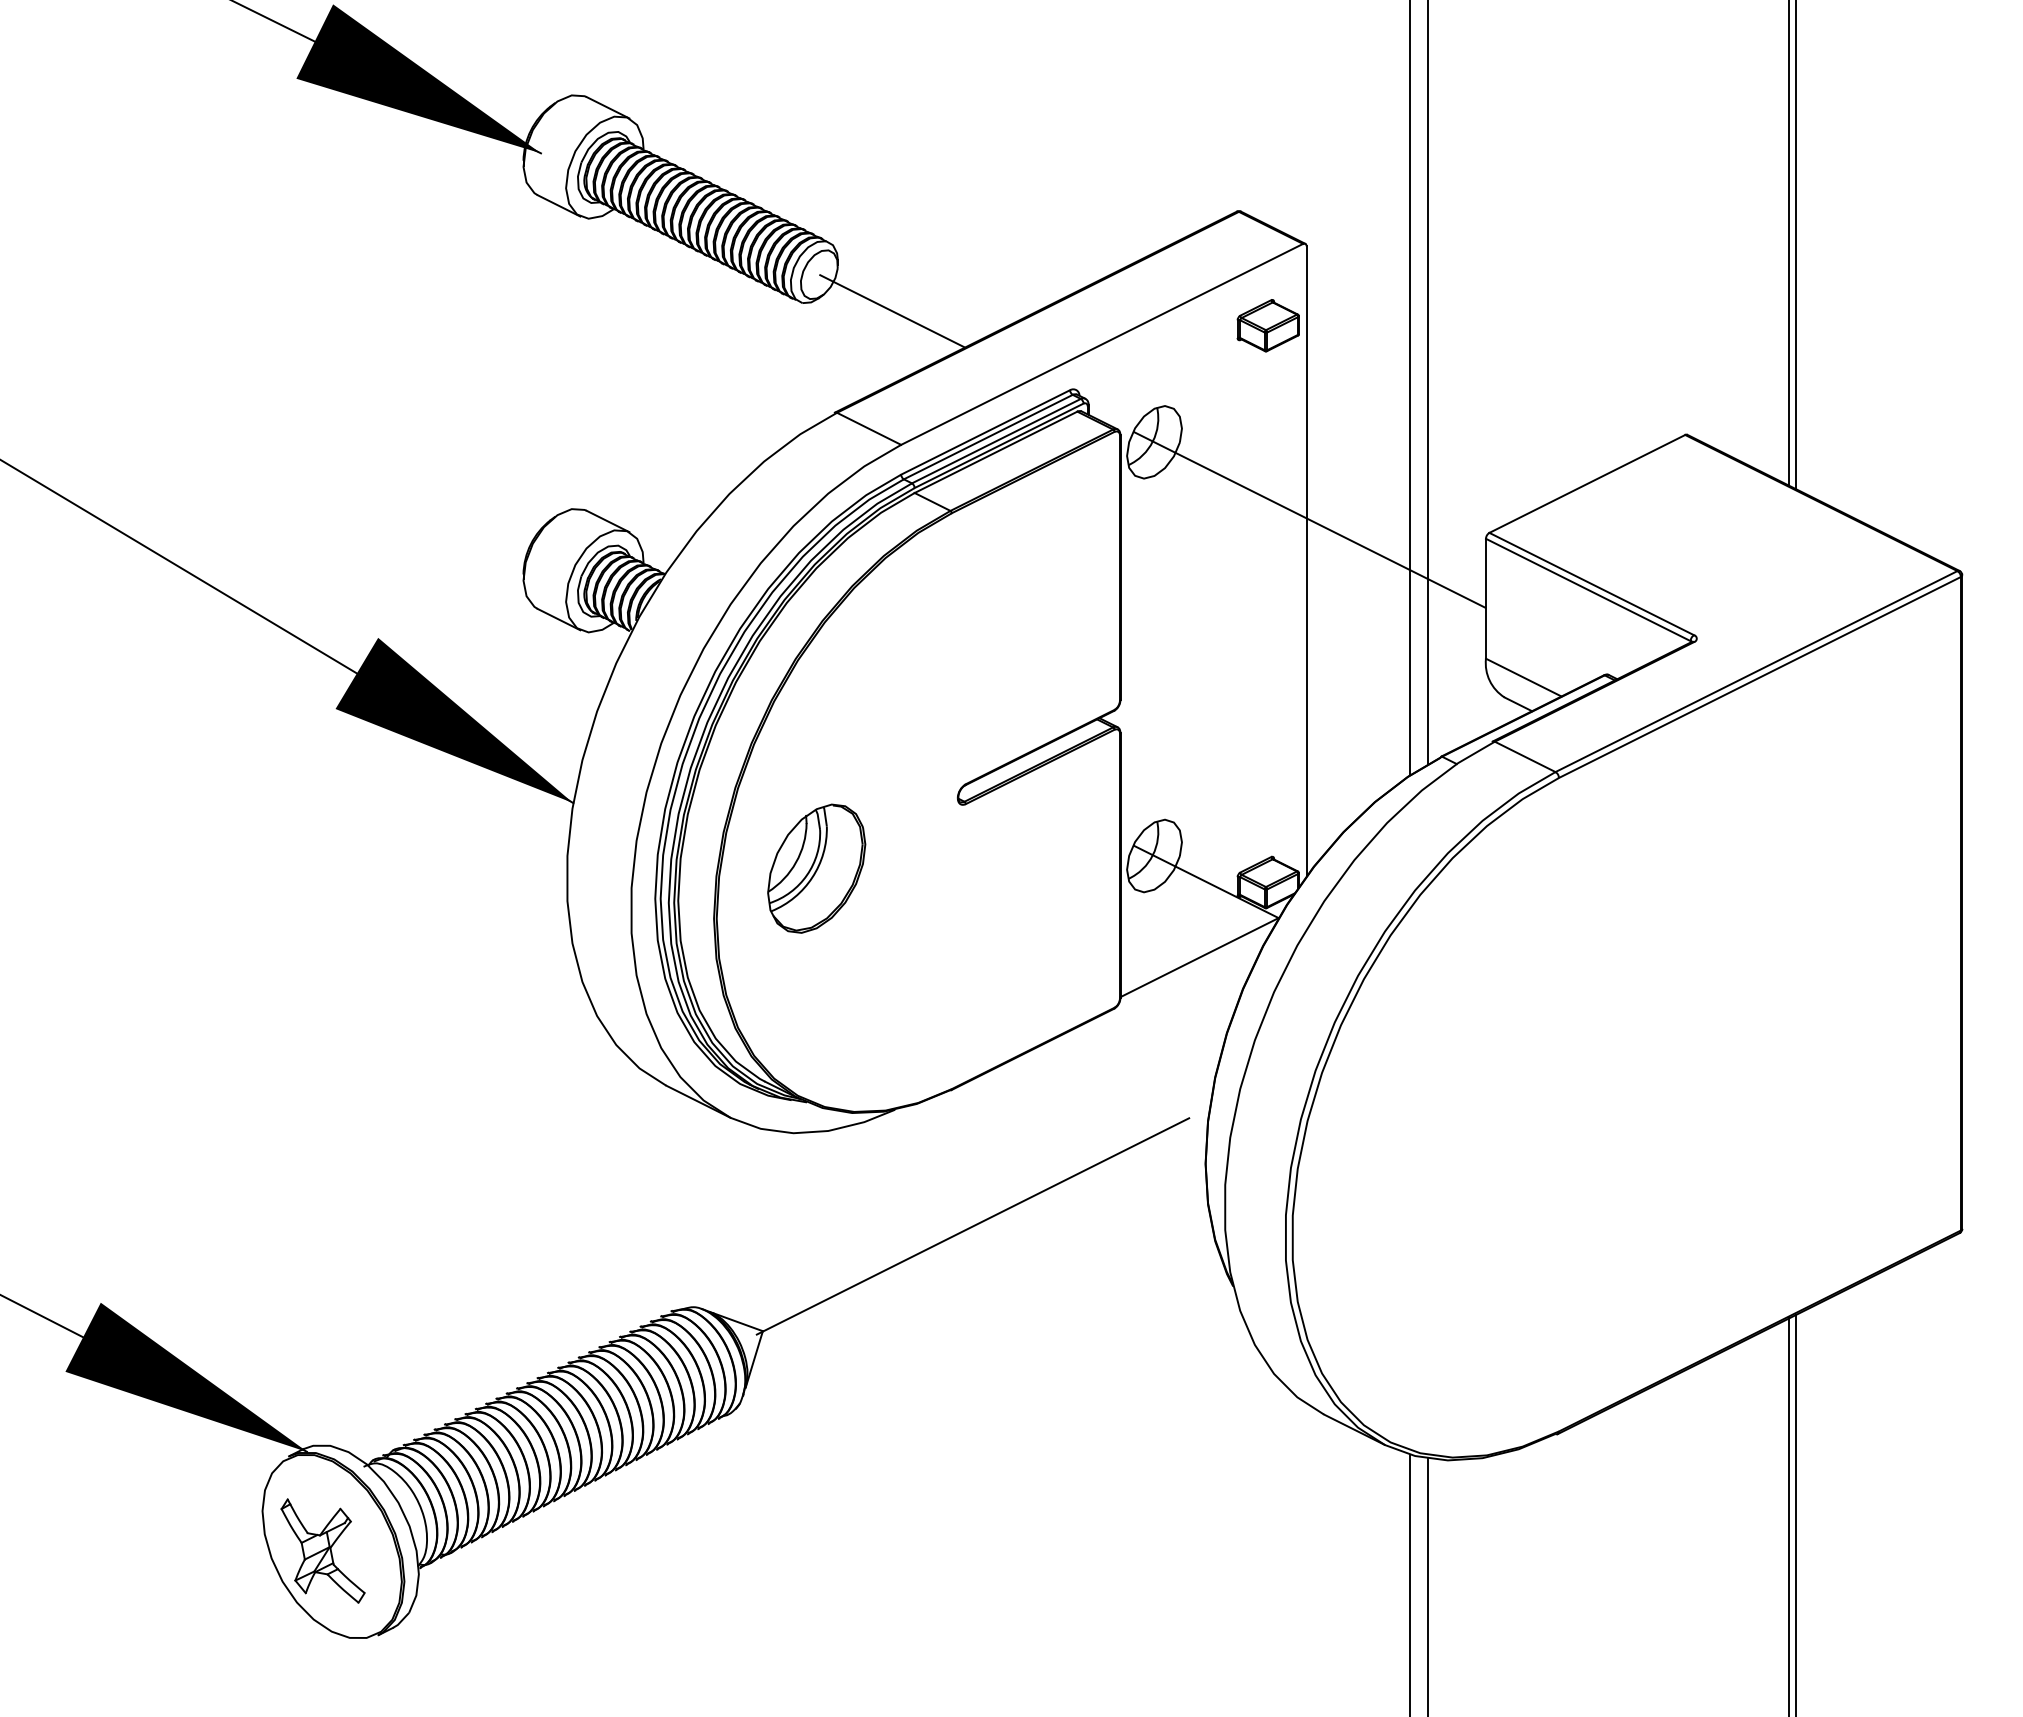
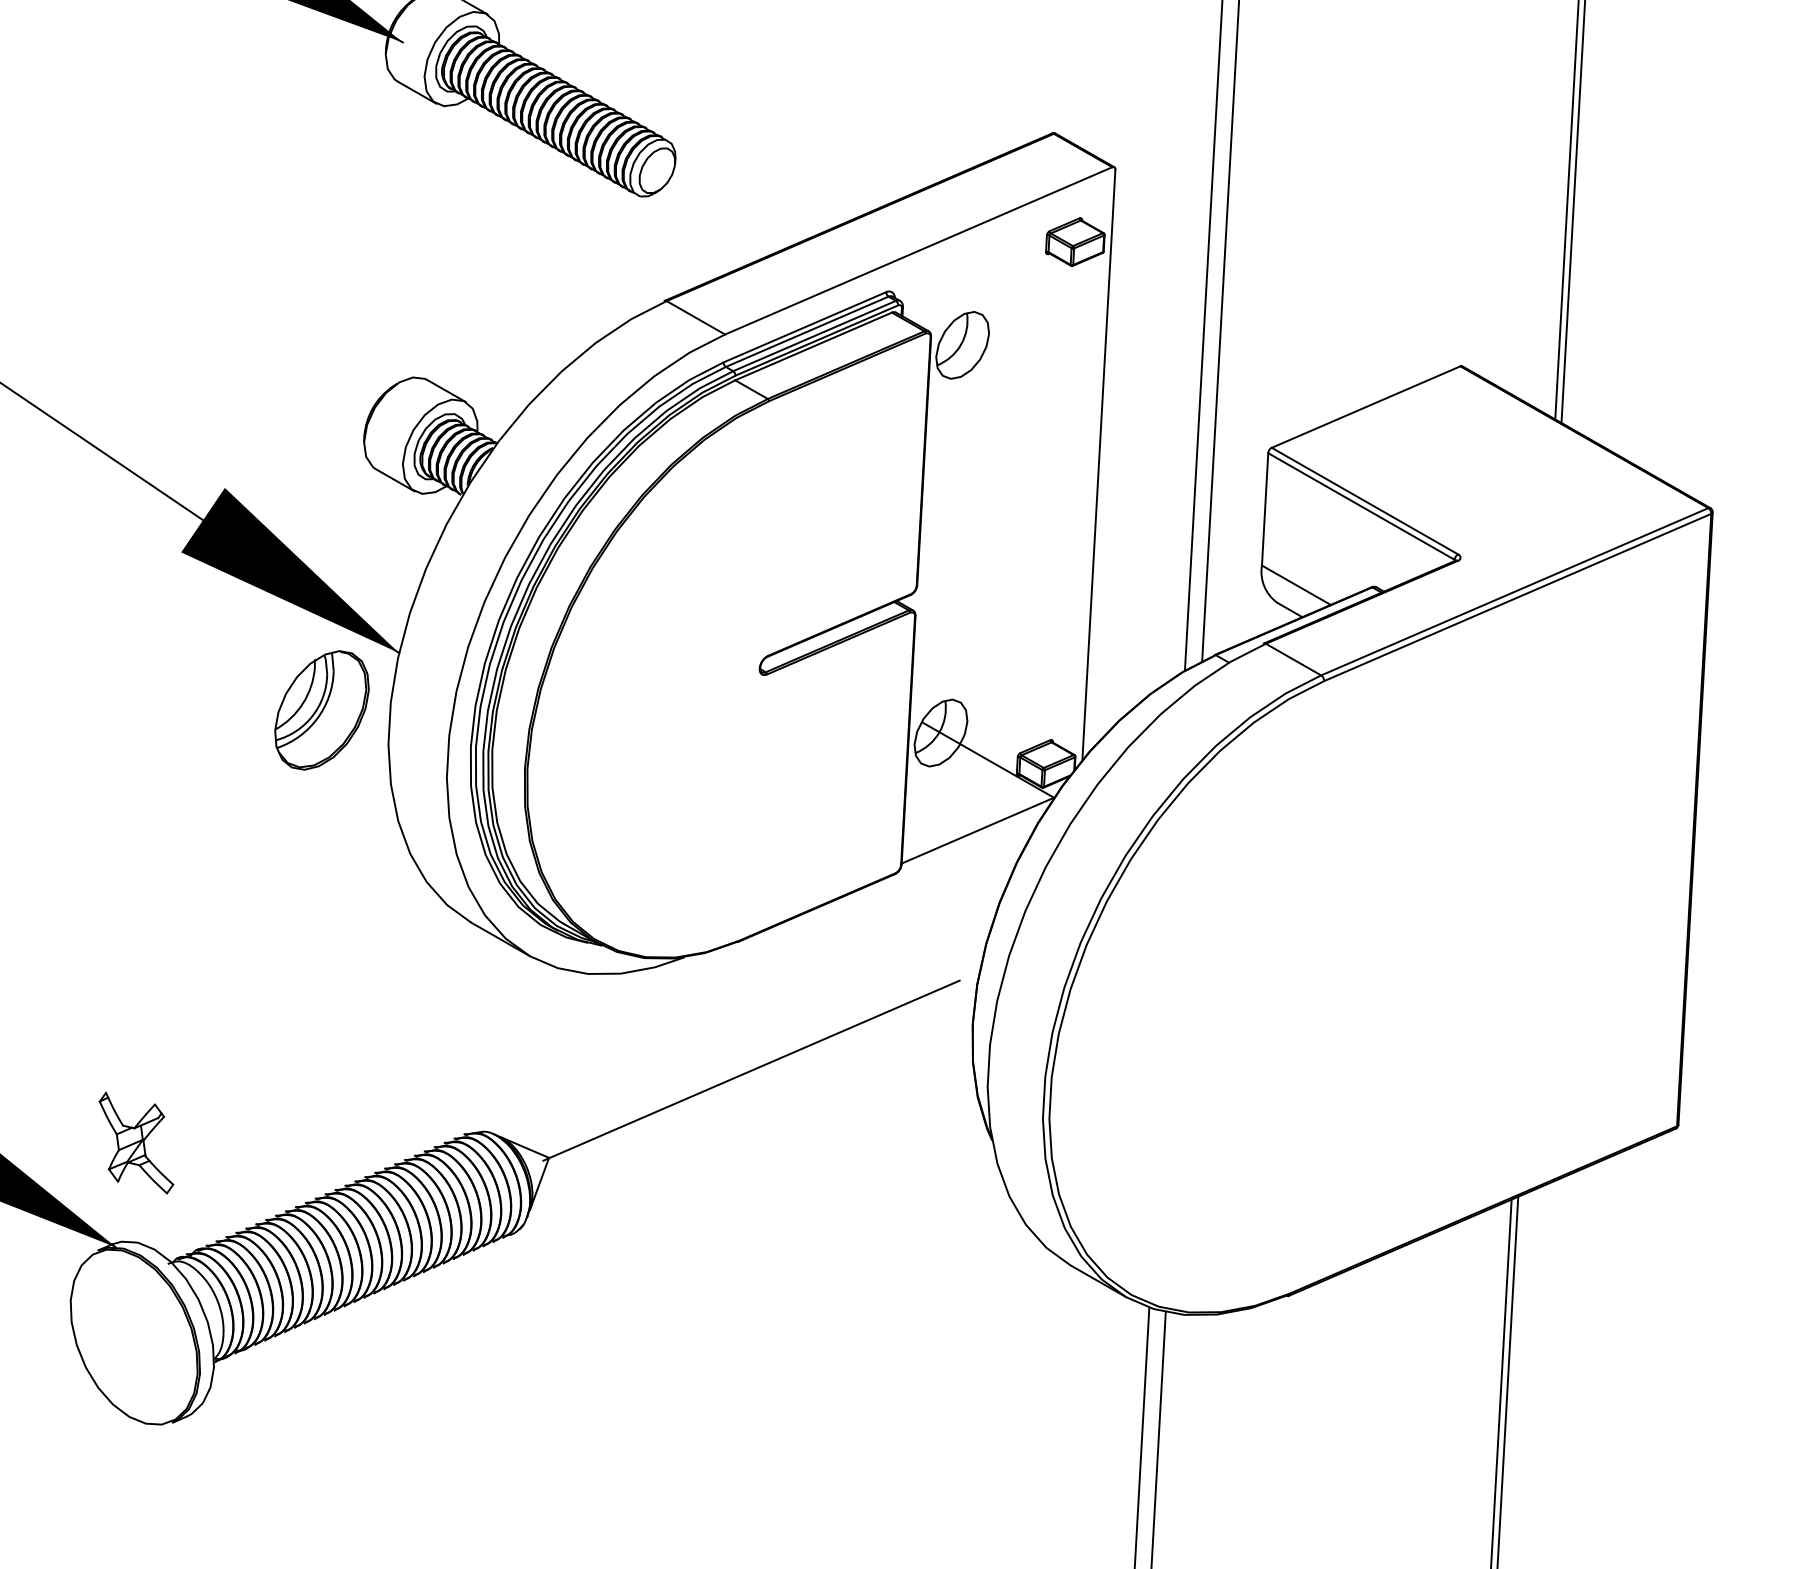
line: (892, 310) -> (724, 208), removed
line: (1309, 519) -> (1103, 425), removed
part: (816, 868) -> (321, 710), moved
part: (322, 1550) -> (135, 1142), moved

